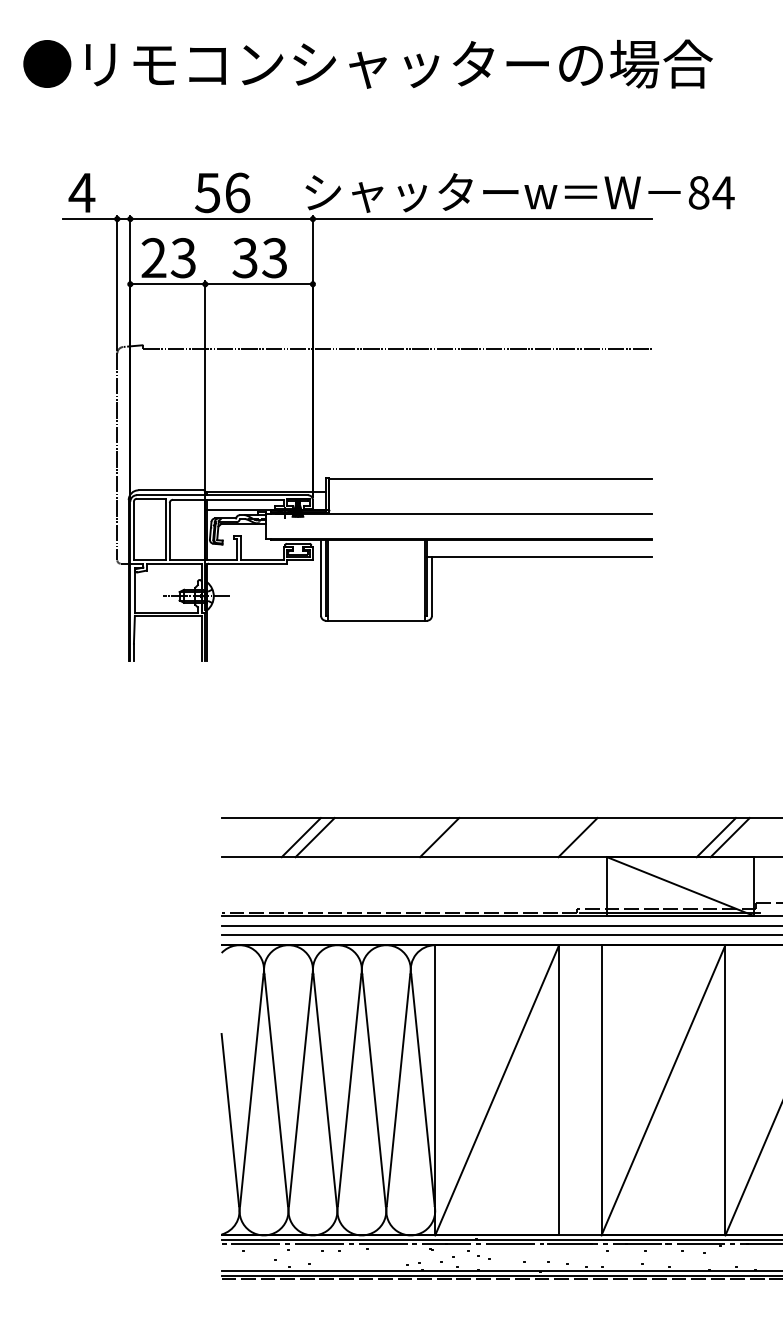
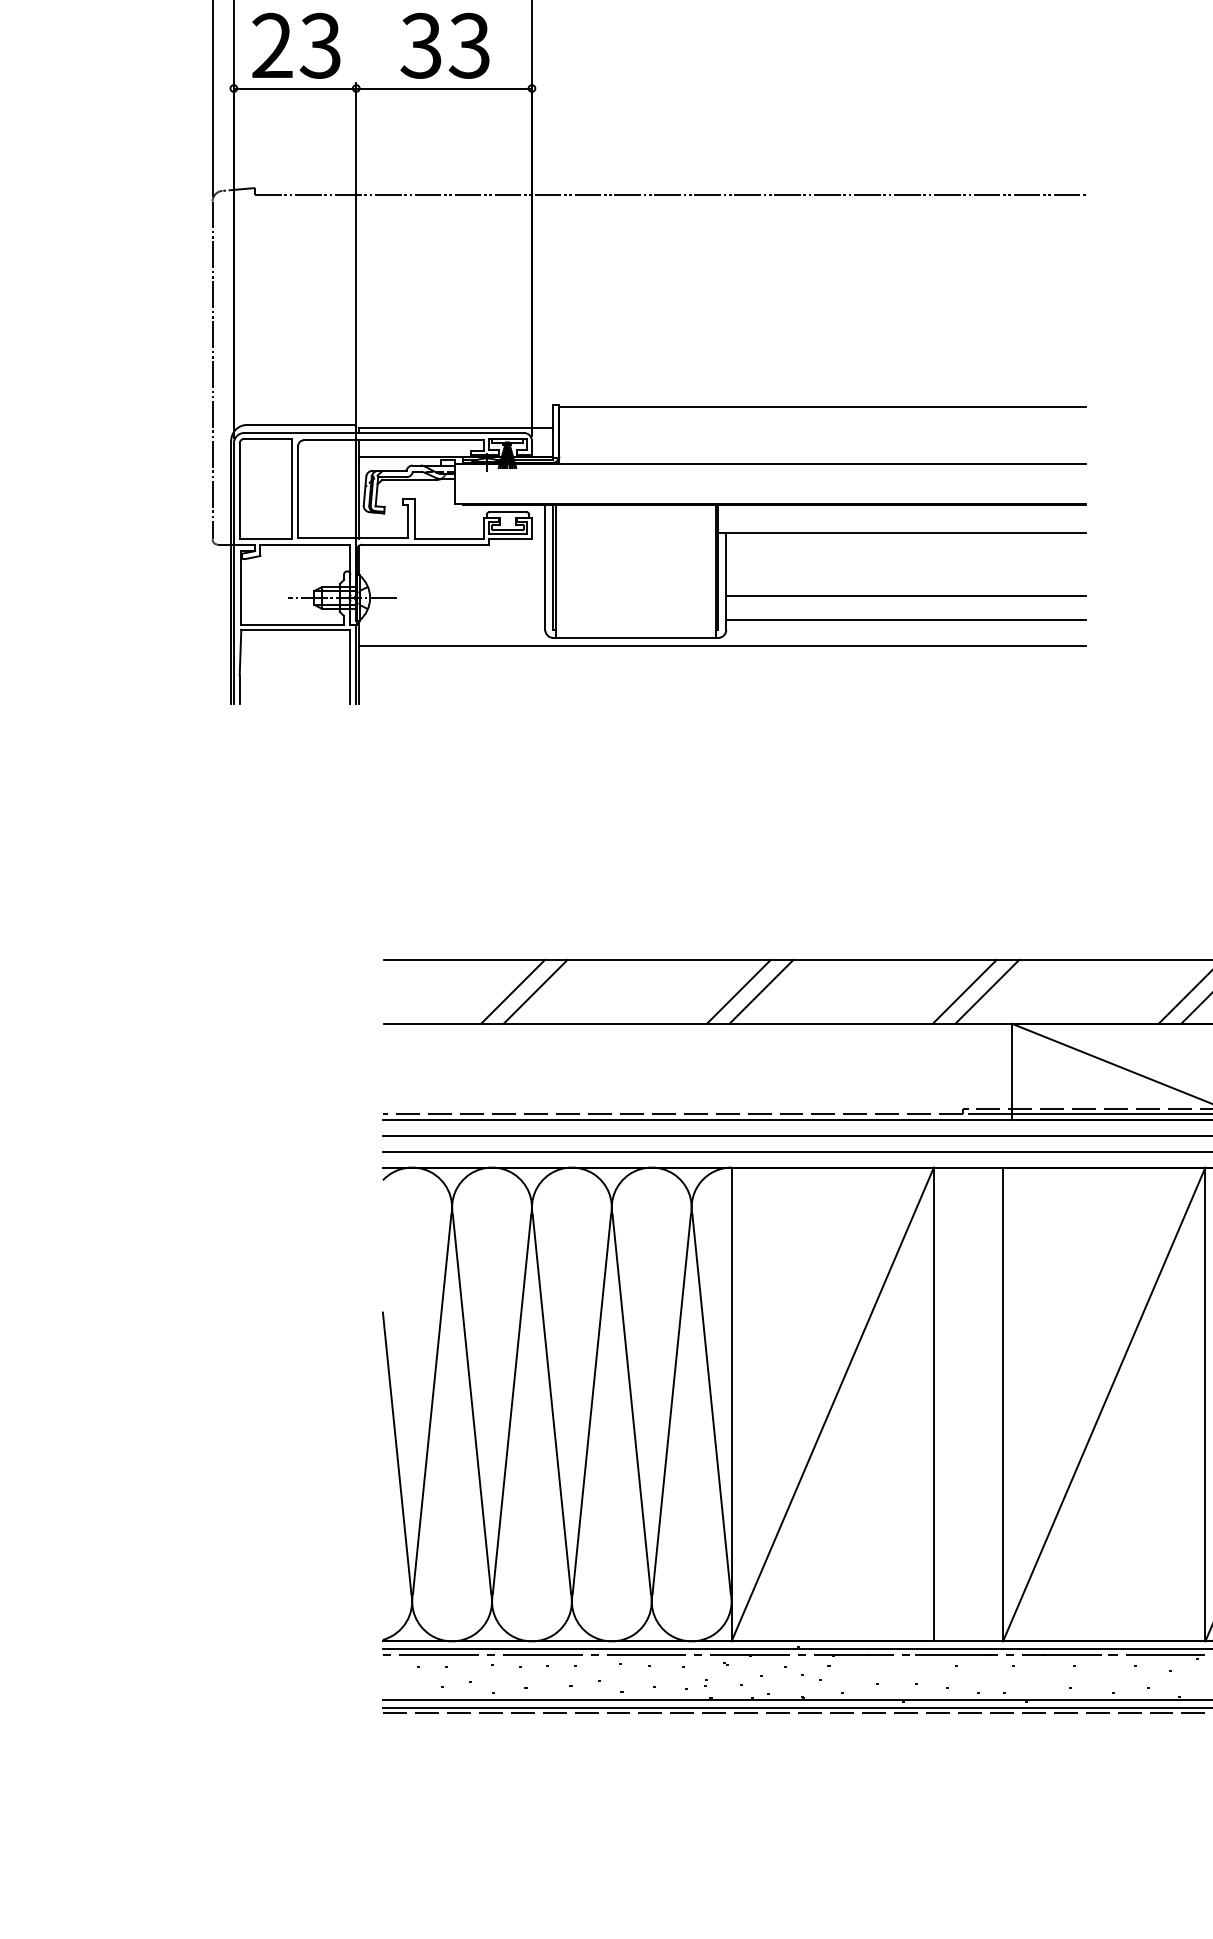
line: (541, 595) -> (905, 596), added
line: (541, 609) -> (905, 619), added
line: (429, 625) -> (722, 645), added
line: (453, 837) -> (761, 991), added
line: (591, 837) -> (986, 991), added

